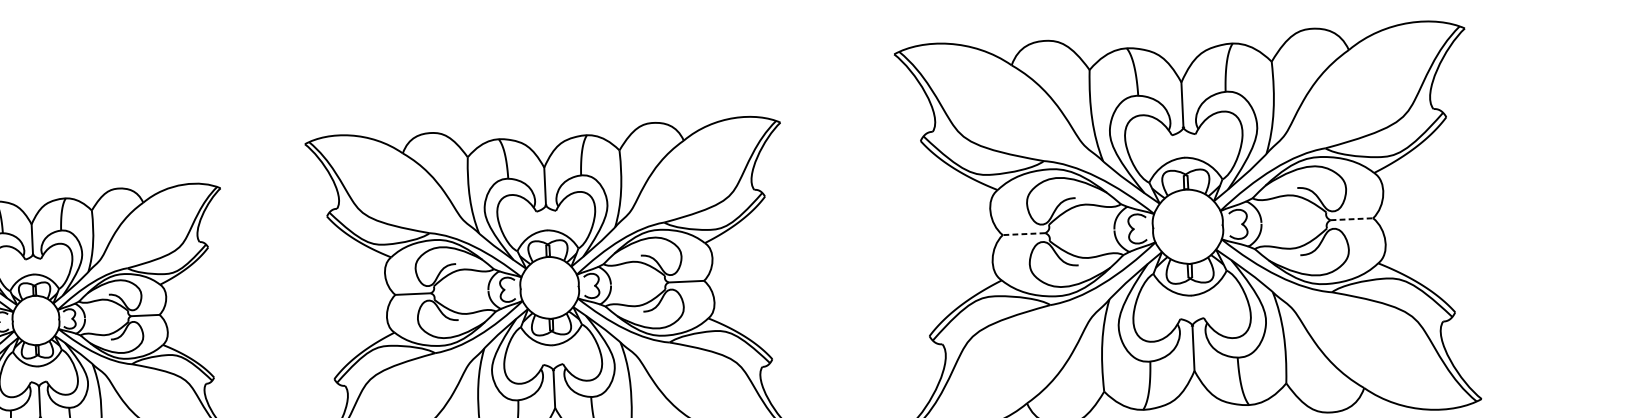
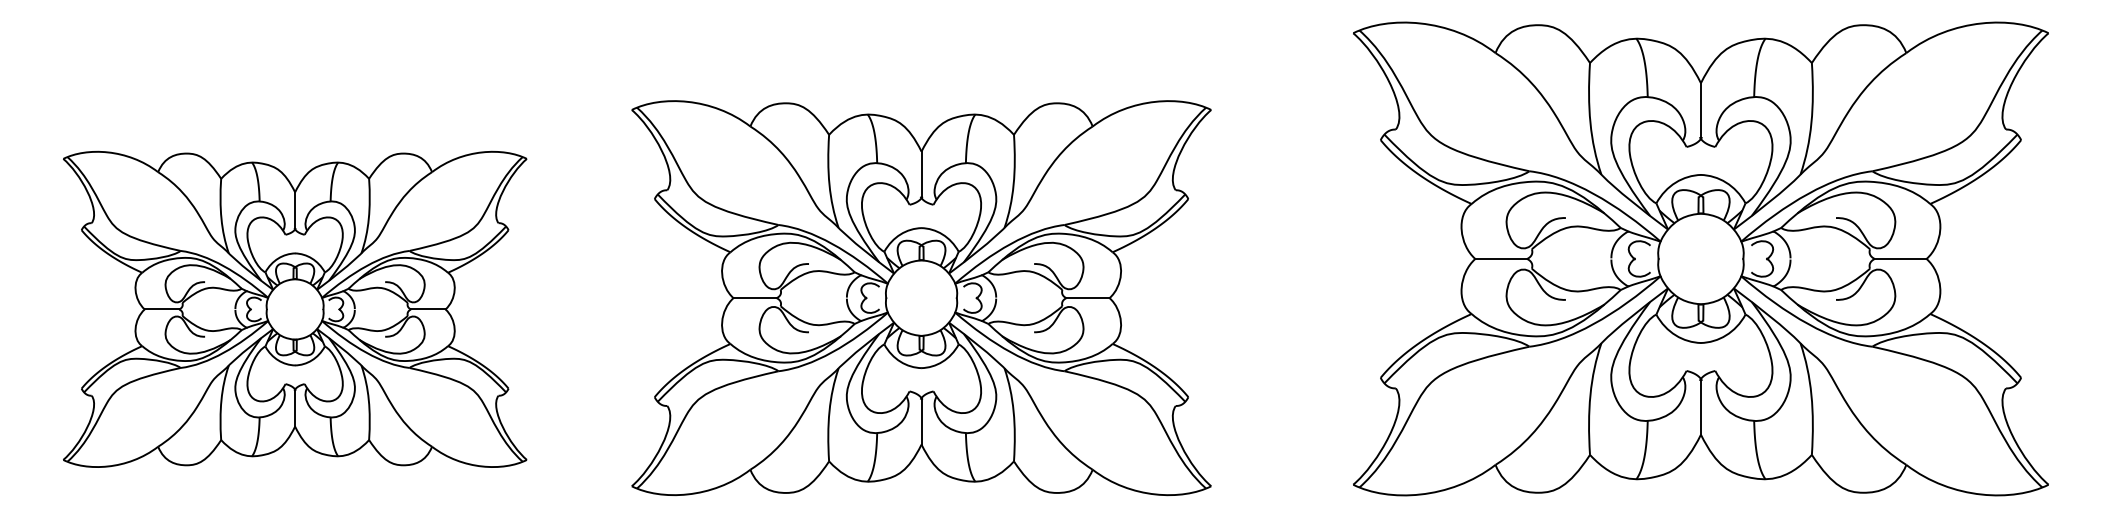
line: (1351, 218) -> (1900, 258), dashed -> solid
line: (1024, 233) -> (1501, 258), dashed -> solid

